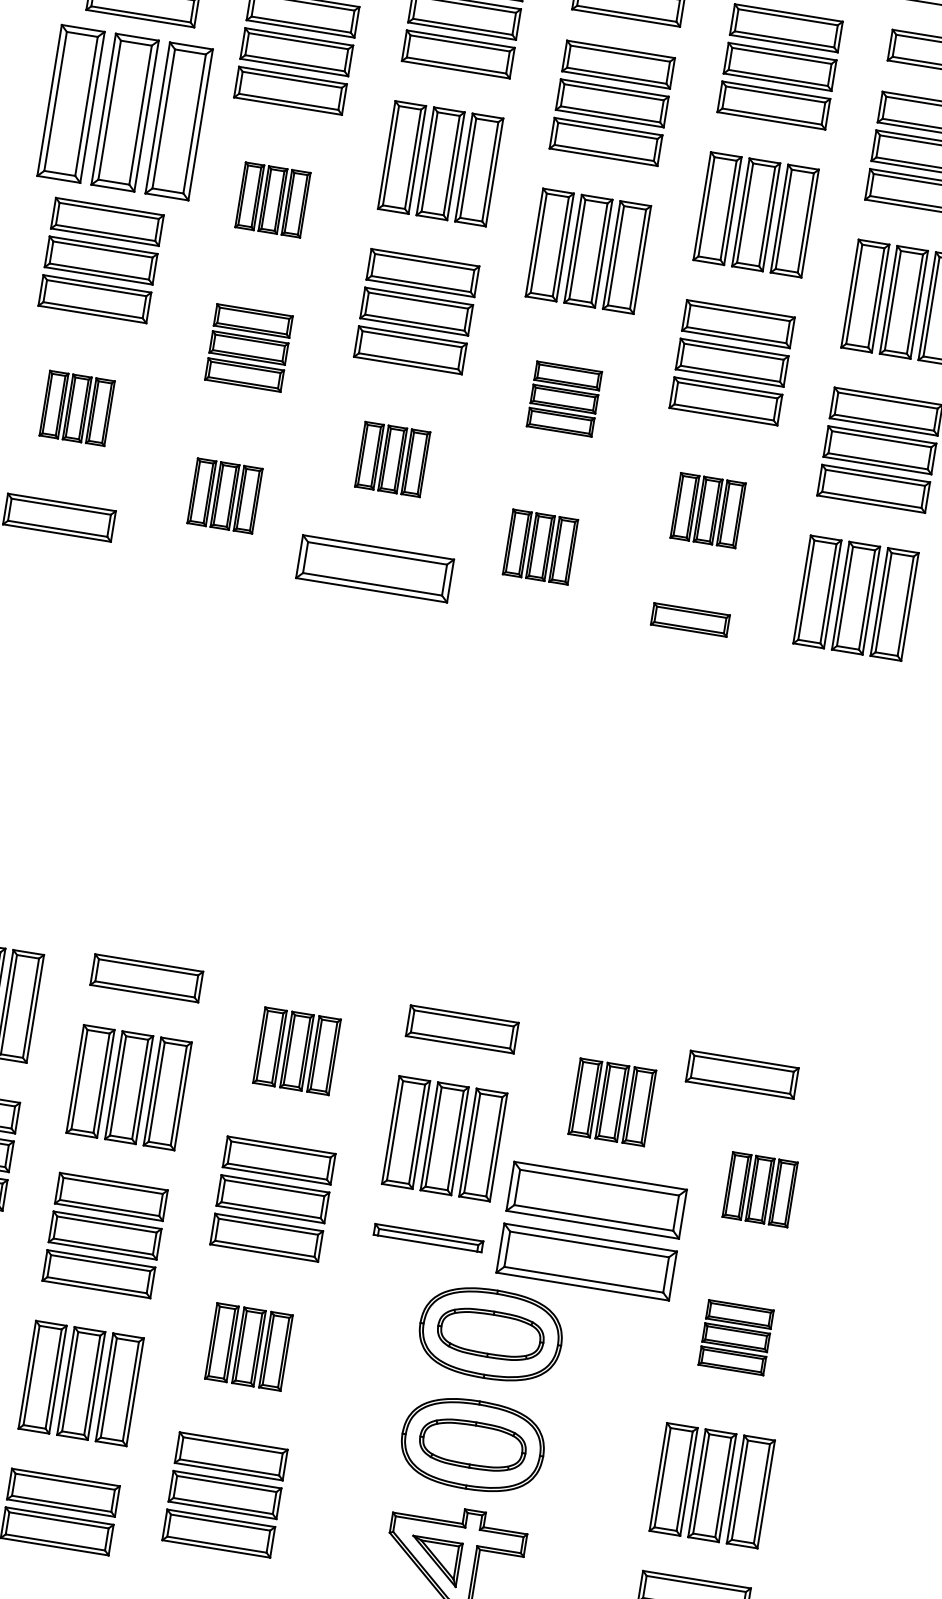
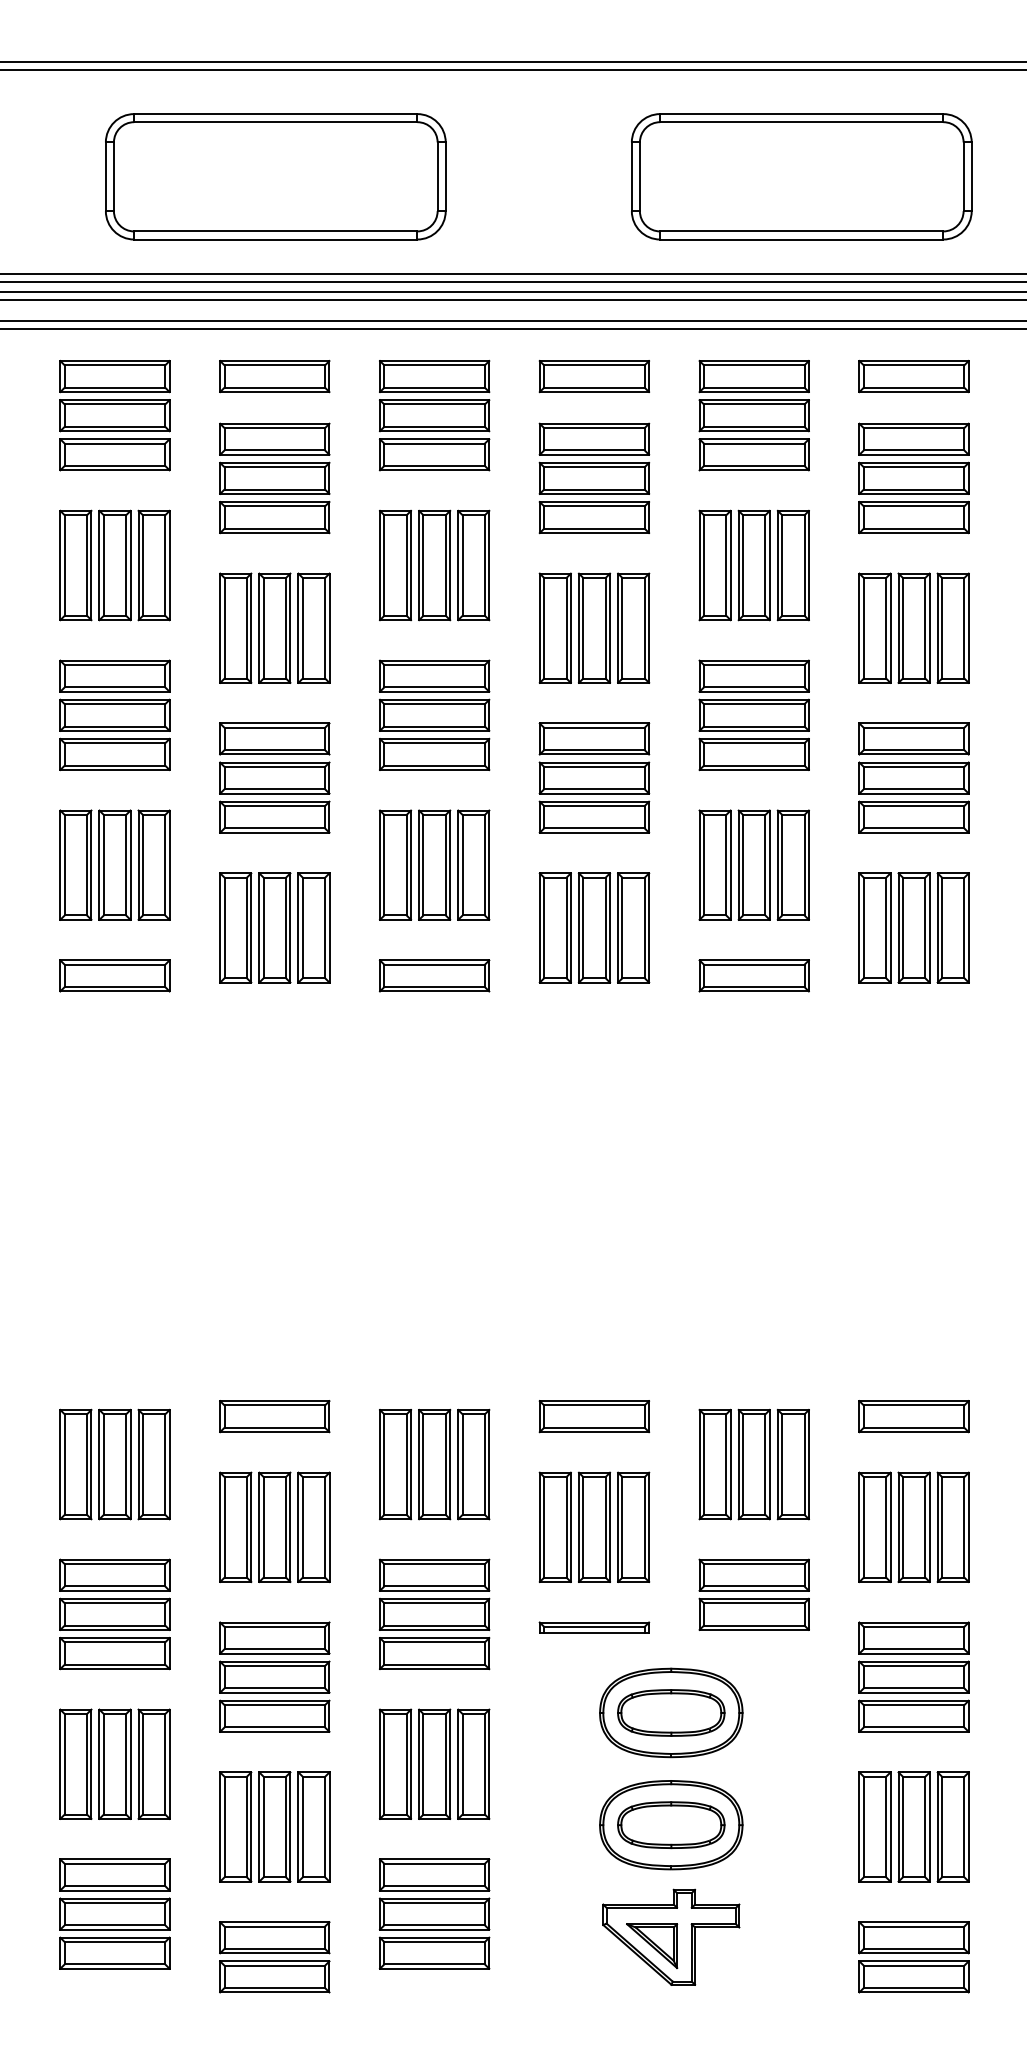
part: (124, 112) -> (114, 565), size x0.71
part: (272, 199) -> (274, 627), size x1.67
part: (248, 347) -> (274, 777), size x1.43
part: (564, 398) -> (594, 777), size x1.67
part: (76, 407) -> (114, 864), size x1.67
part: (392, 458) -> (434, 864), size x1.67
part: (224, 495) -> (274, 927), size x1.67
part: (707, 509) -> (753, 864), size x1.67
part: (540, 546) -> (594, 927), size x1.67
part: (374, 568) -> (434, 975), size x0.71
part: (689, 619) -> (753, 975), size x1.43
part: (296, 1051) -> (434, 1464), size x1.43
part: (741, 1074) -> (913, 1416), moved
part: (611, 1102) -> (753, 1464), size x1.43
part: (759, 1188) -> (913, 1526), size x1.67
part: (590, 1230) -> (753, 1594), size x0.62
part: (735, 1337) -> (913, 1676), size x1.67
part: (248, 1346) -> (434, 1763), size x1.43

